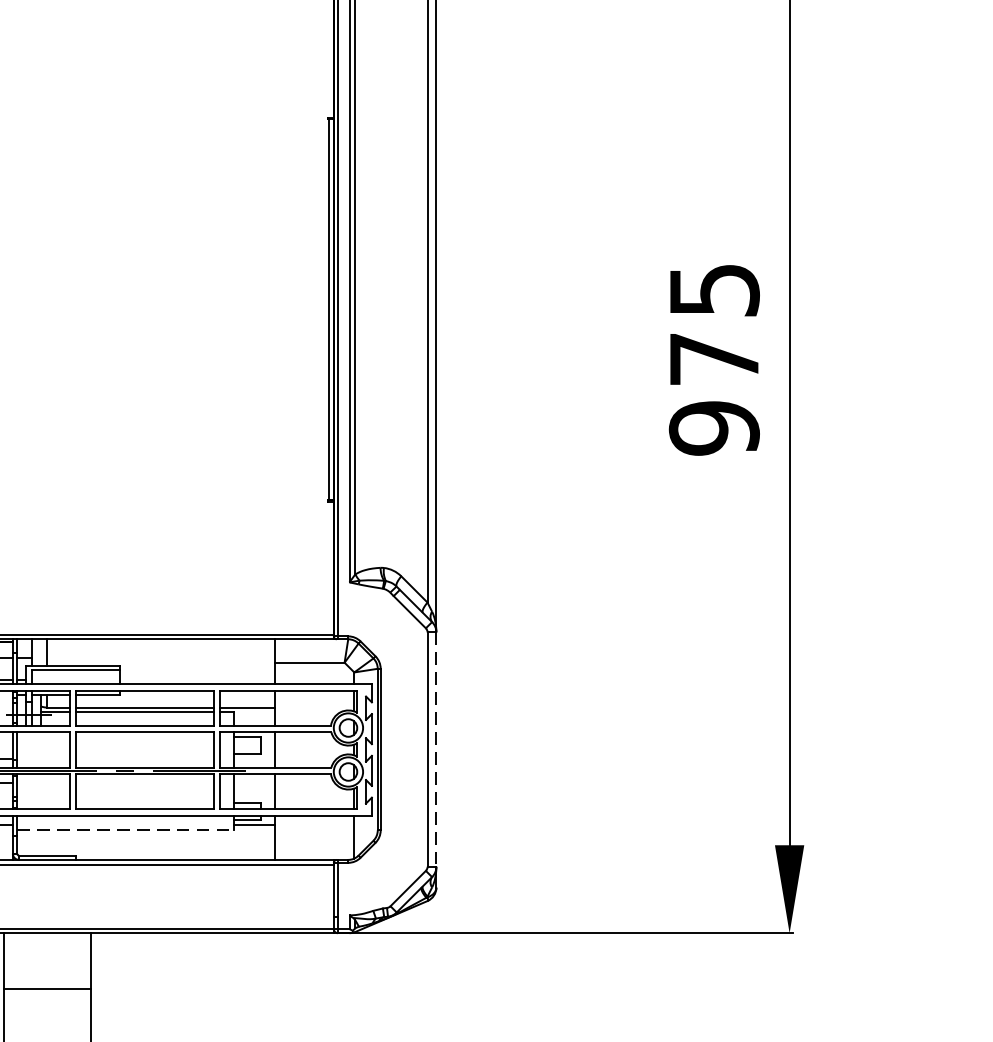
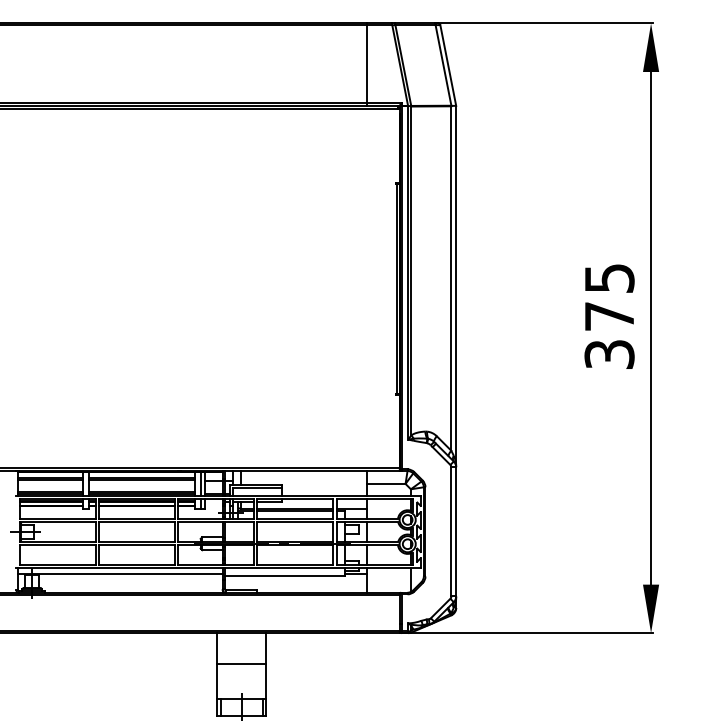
text: (714, 428) -> (609, 354), 975 -> 375
line: (436, 748) -> (456, 531), dashed -> solid
line: (125, 830) -> (284, 576), dashed -> solid

